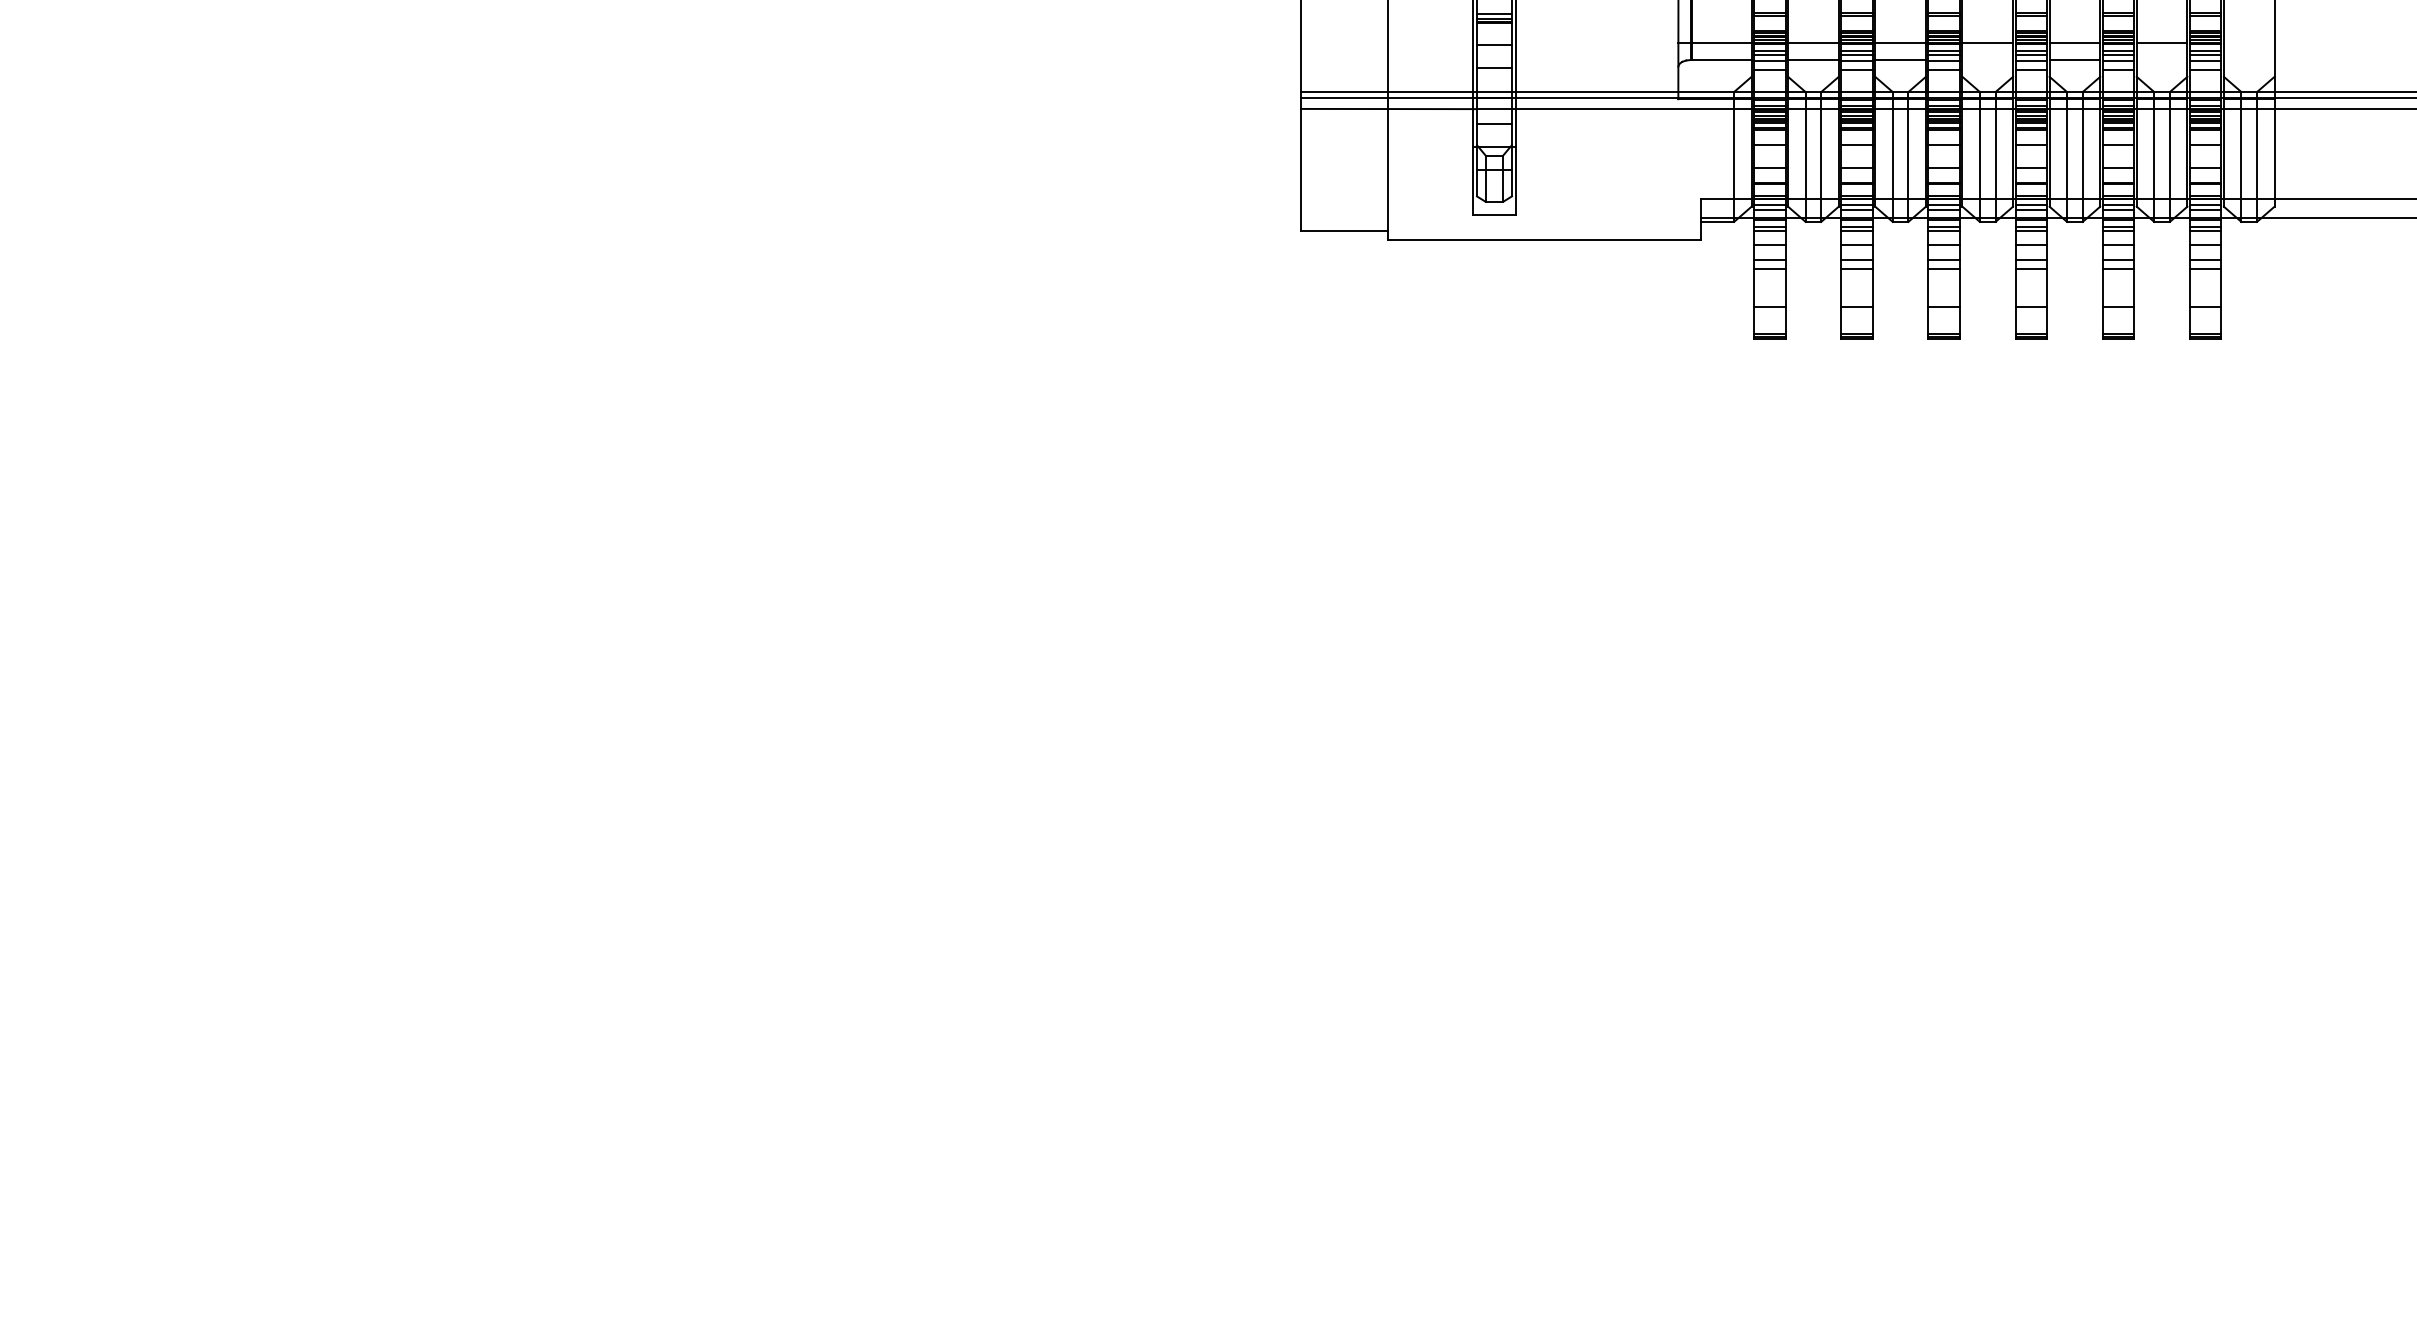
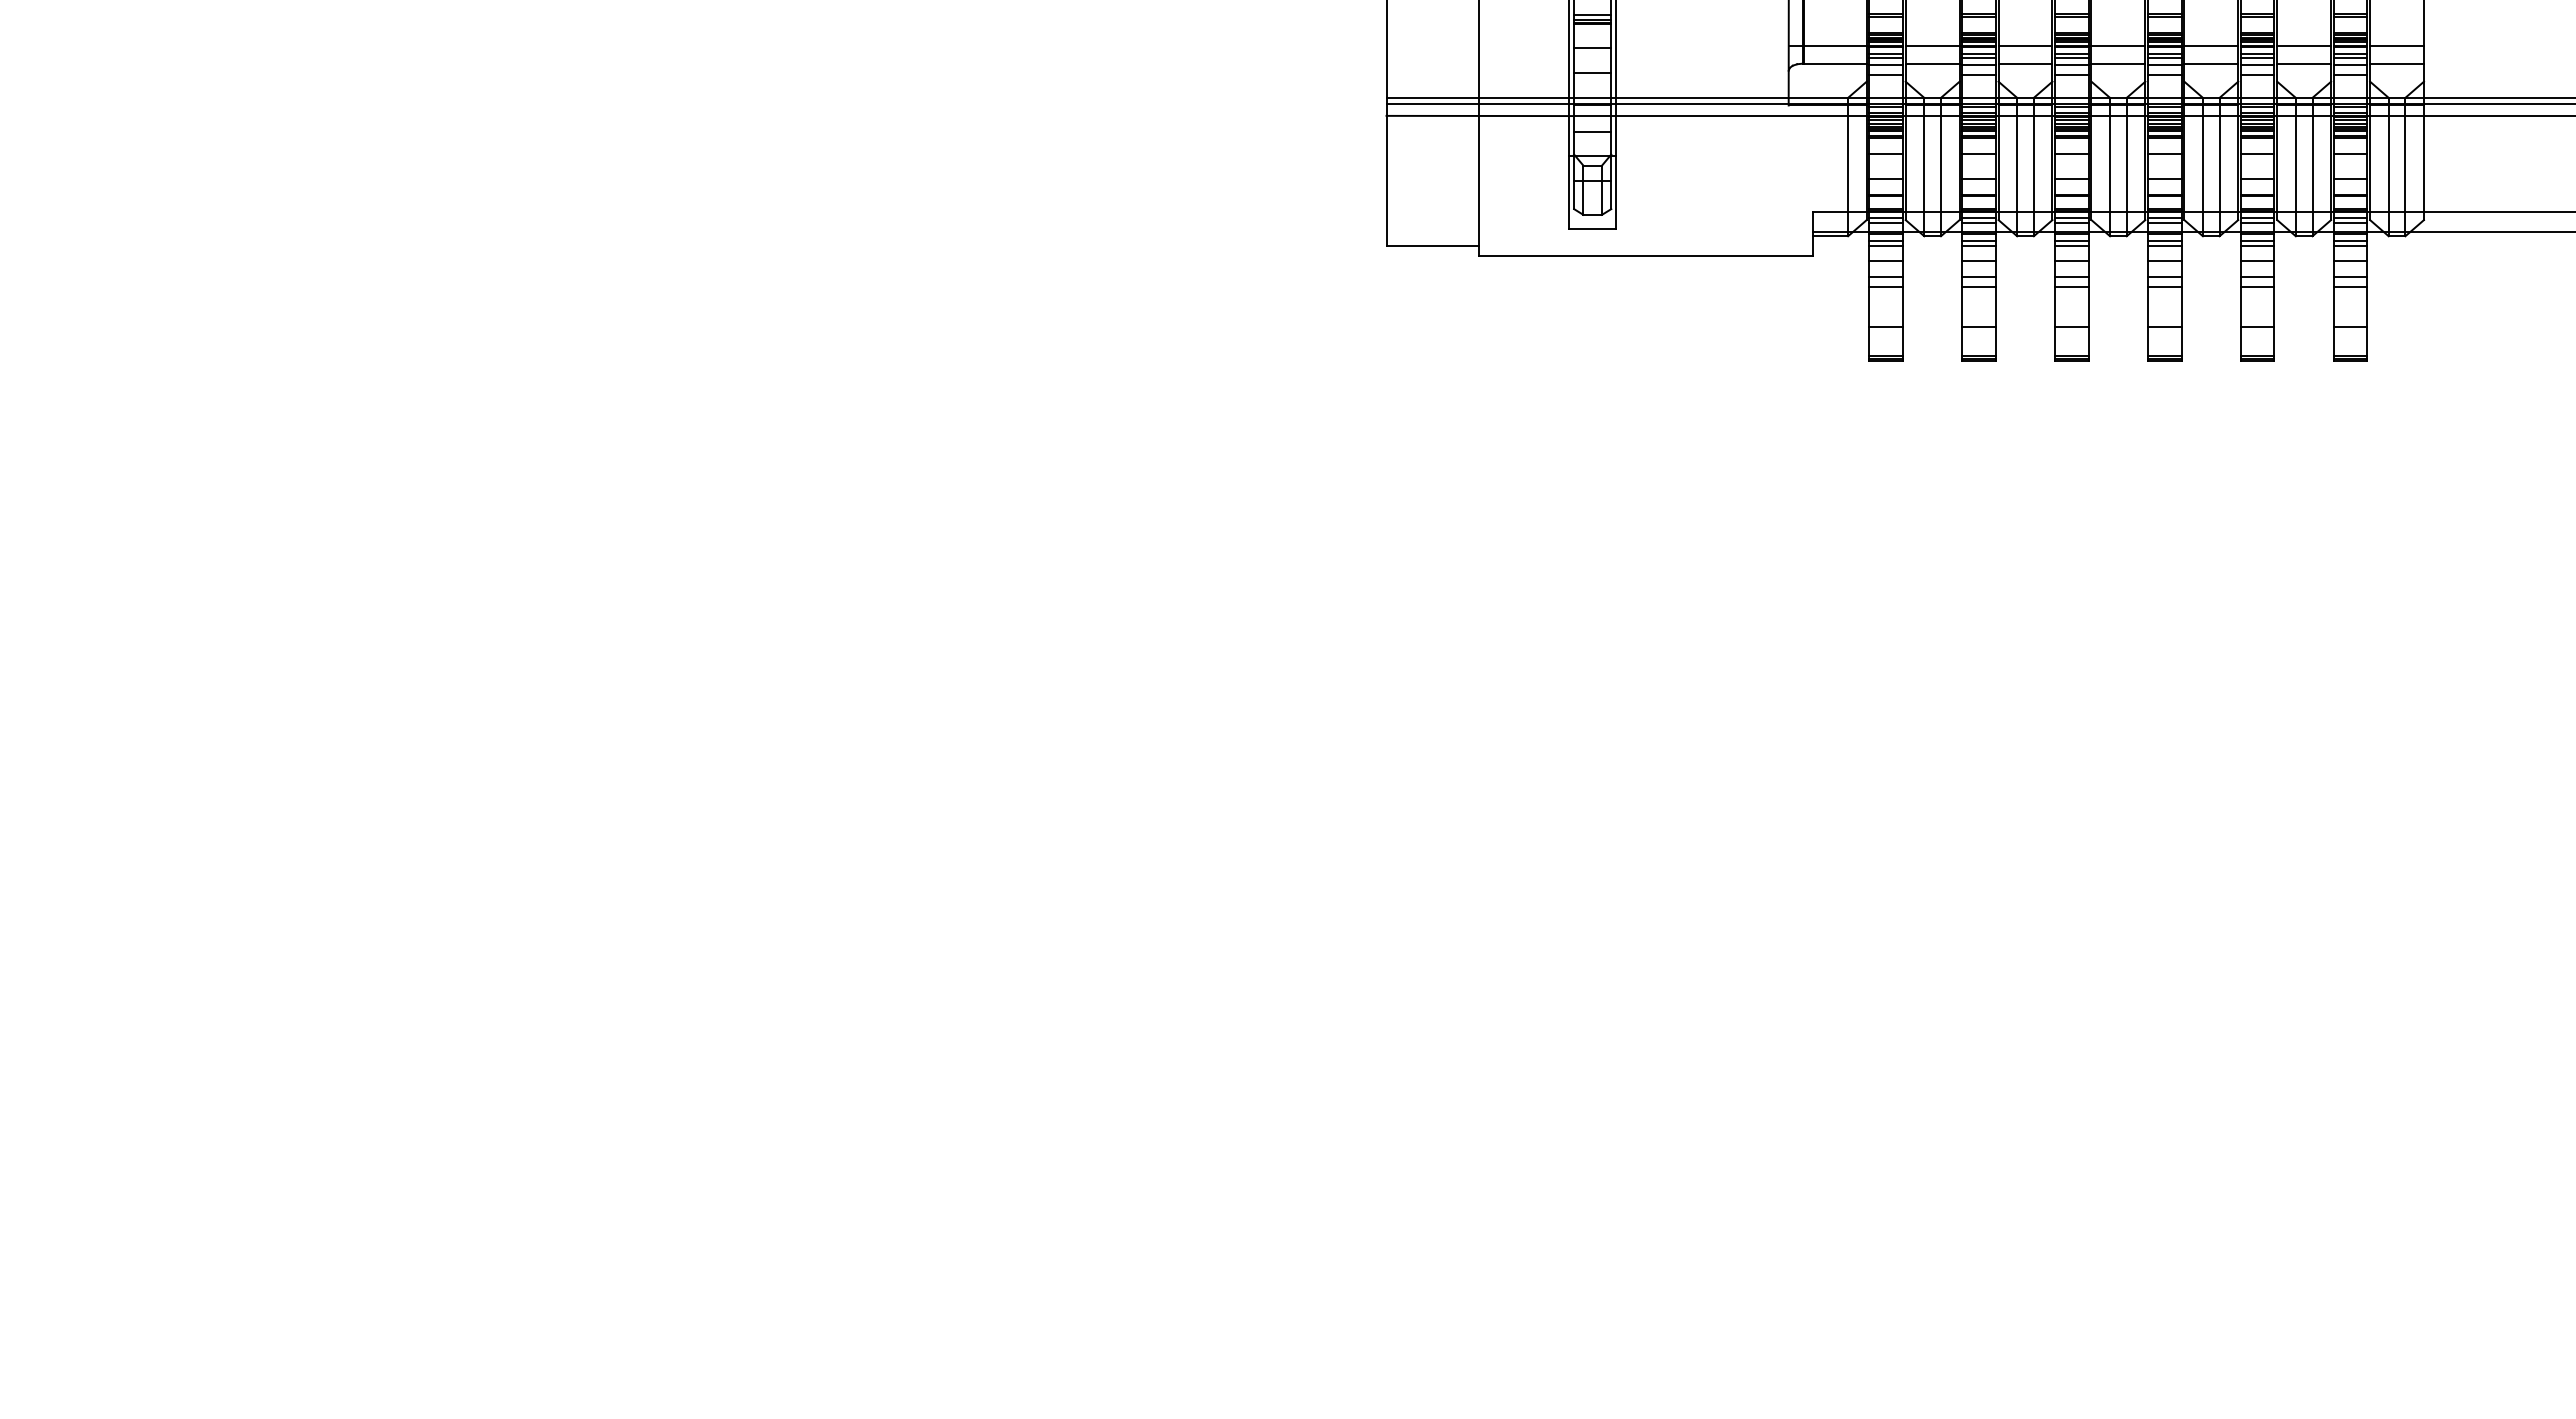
line: (2248, 43) -> (2396, 46), added
line: (1987, 59) -> (2118, 63), added
line: (2162, 59) -> (2304, 63), added
line: (2248, 59) -> (2396, 63), added

